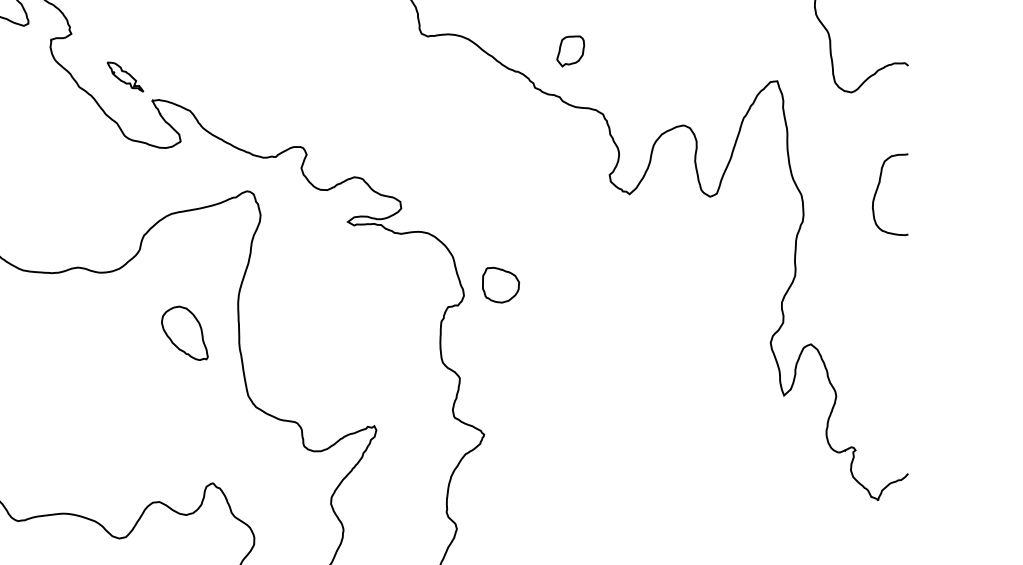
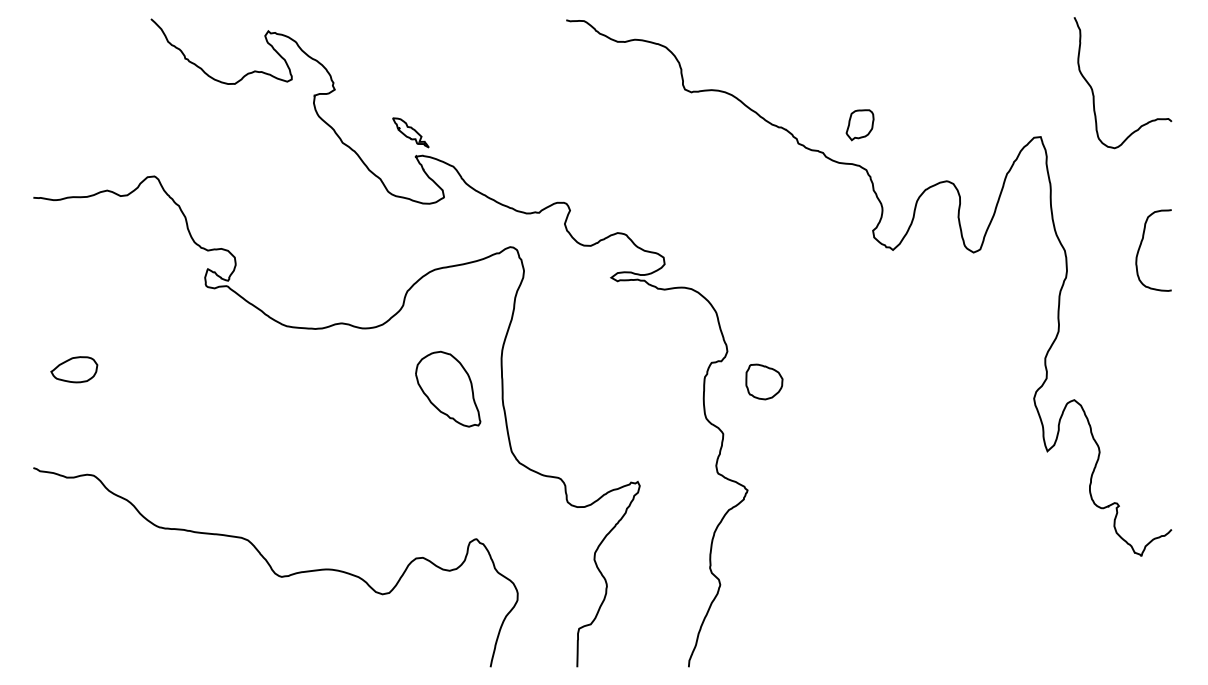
part: (570, 51) -> (859, 125), moved
part: (125, 76) -> (410, 132), moved
part: (501, 284) -> (764, 381), moved
part: (185, 332) -> (448, 388), size x1.4

